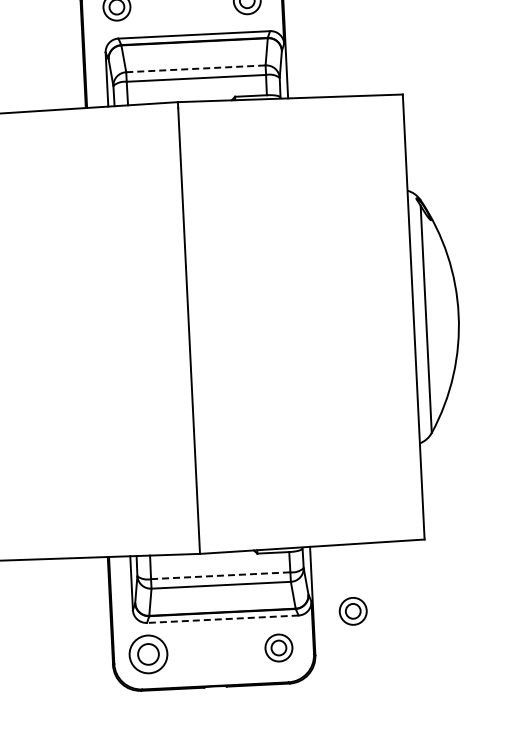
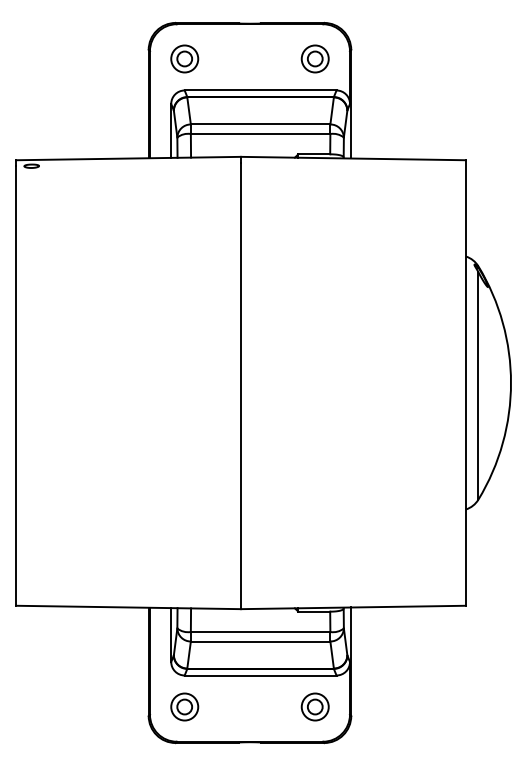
line: (195, 68) -> (260, 124), dashed -> solid
line: (220, 575) -> (260, 631), dashed -> solid
part: (352, 610) -> (390, 673), removed
line: (222, 619) -> (260, 675), dashed -> solid
part: (148, 653) -> (184, 706), size x0.71

